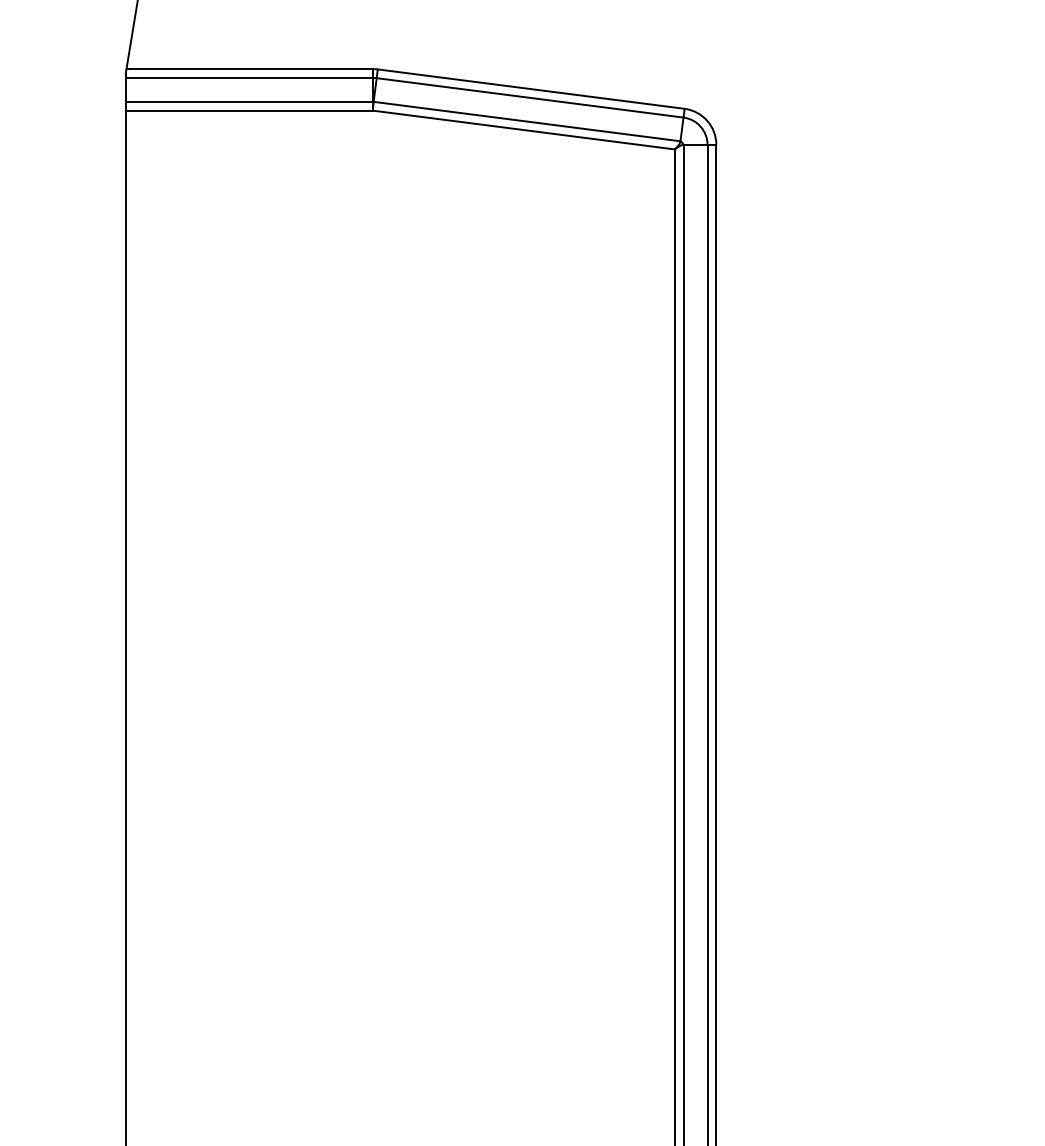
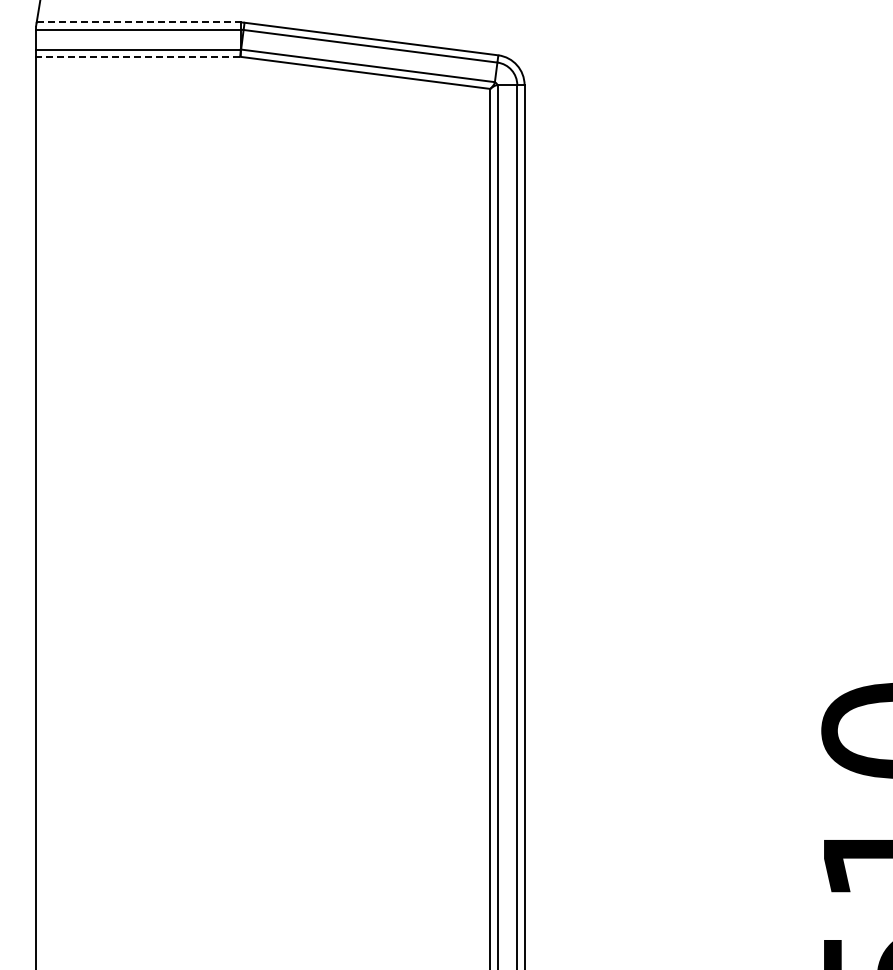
line: (250, 69) -> (139, 22), solid -> dashed
line: (248, 110) -> (137, 56), solid -> dashed

